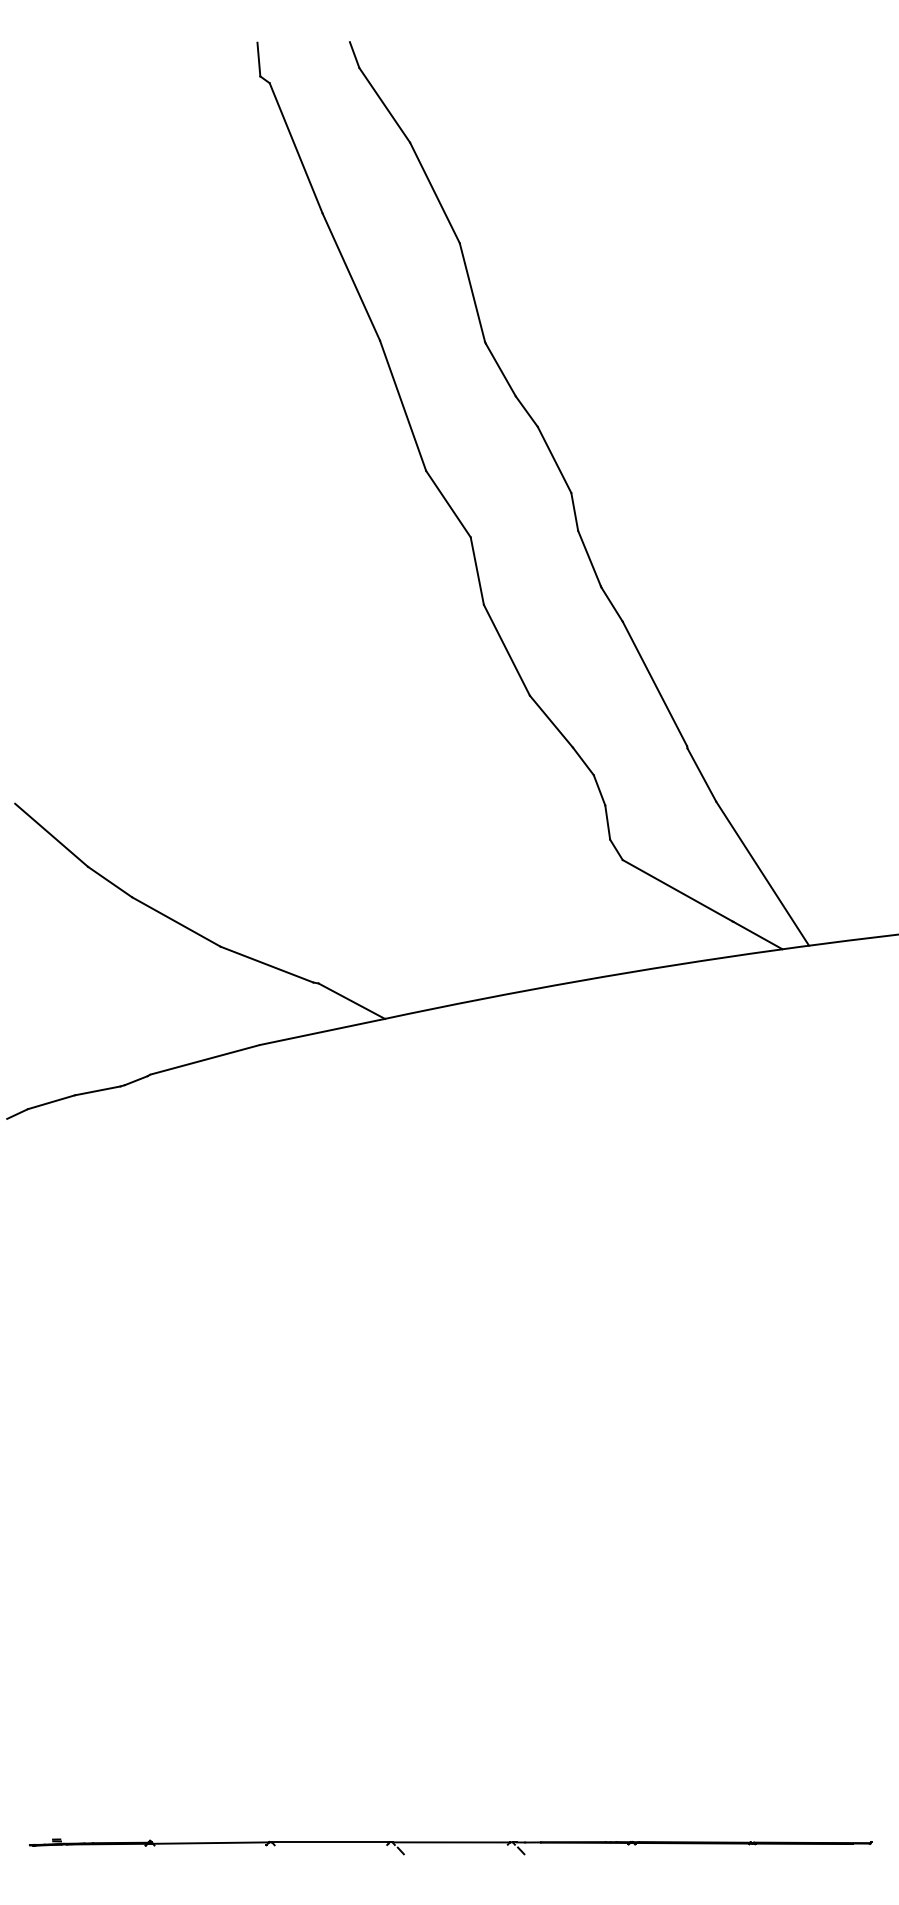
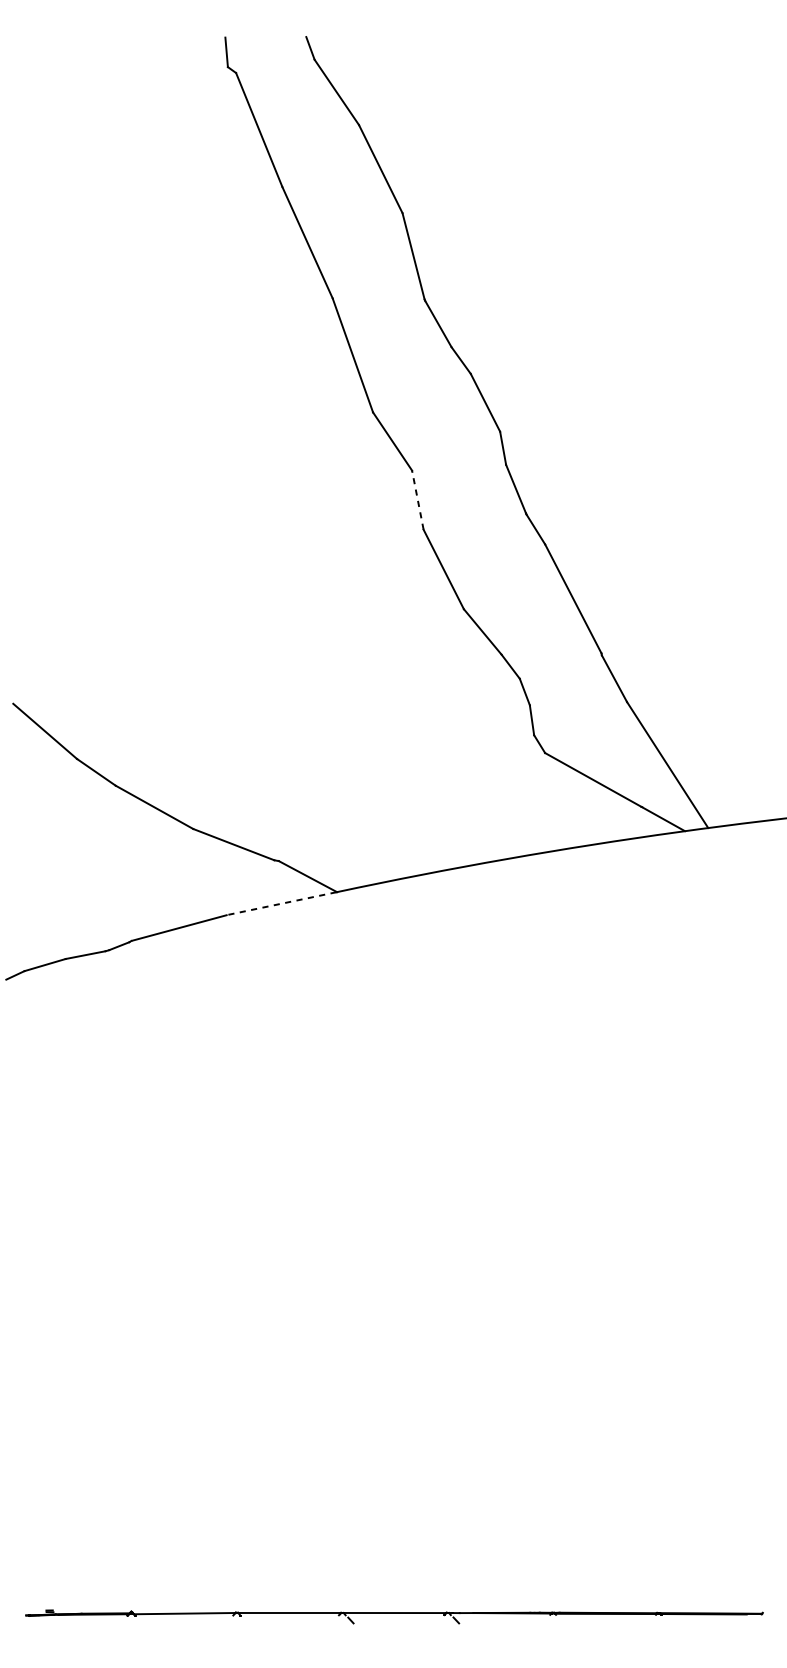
line: (477, 570) -> (418, 499), solid -> dashed
line: (322, 1032) -> (282, 904), solid -> dashed

